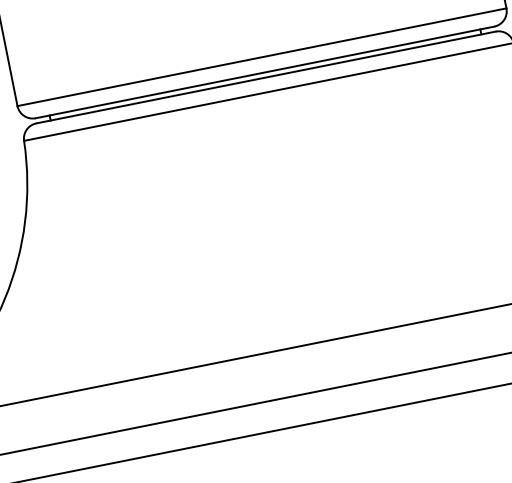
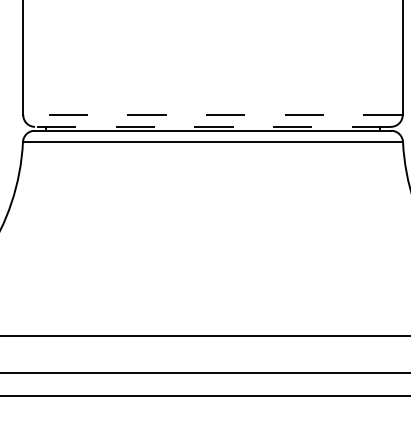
line: (262, 57) -> (213, 115), solid -> dashed
line: (265, 71) -> (213, 126), solid -> dashed

